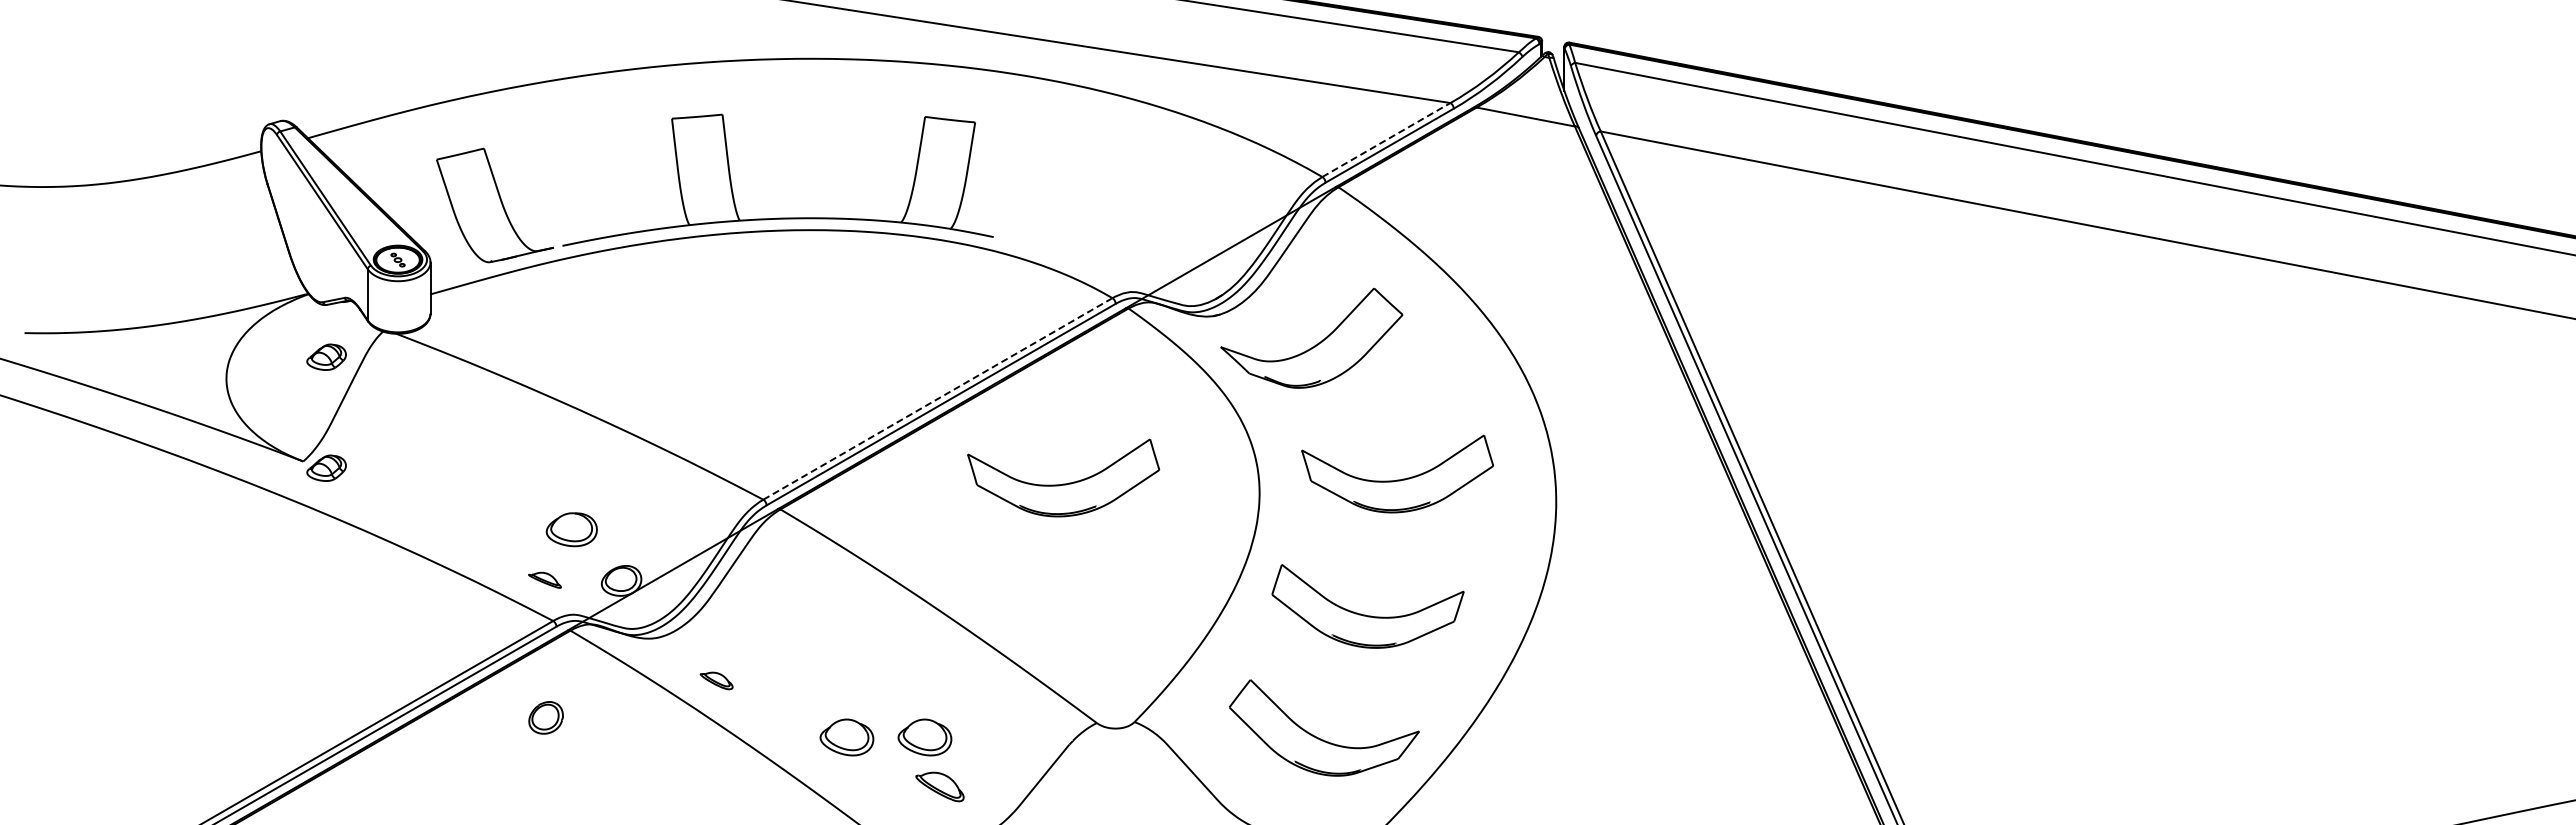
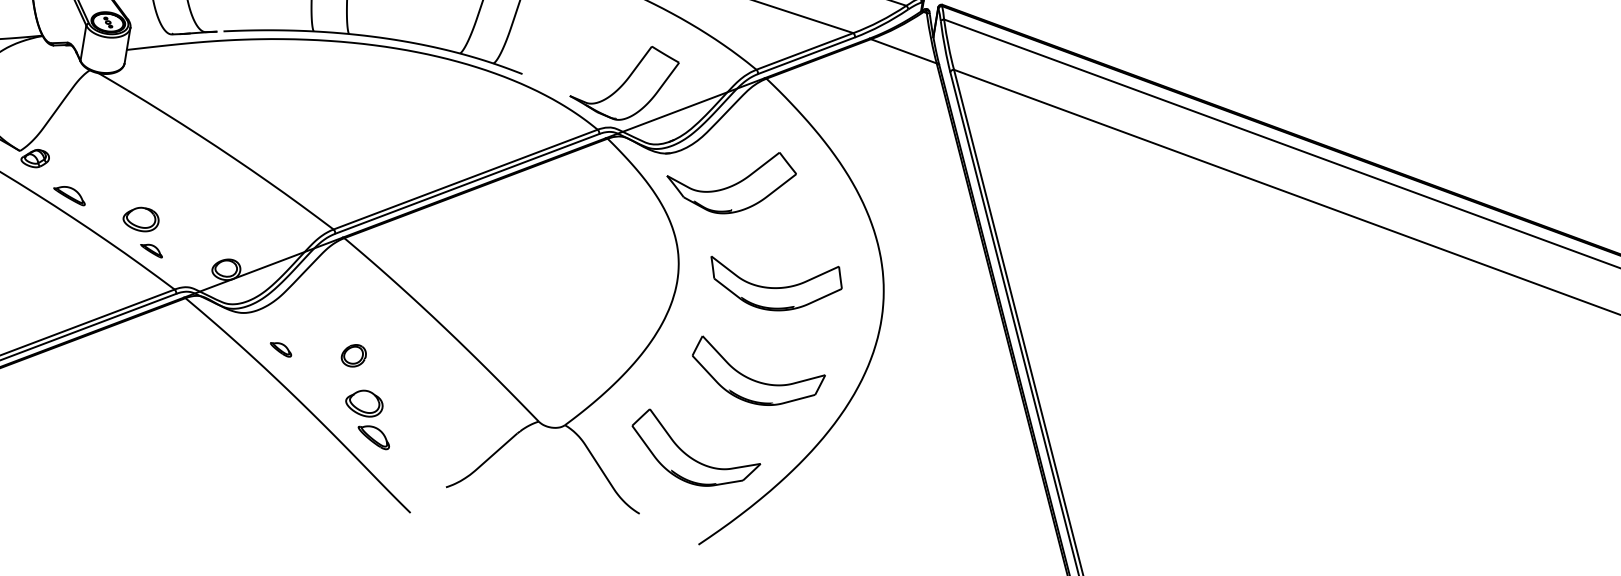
line: (1386, 140) -> (804, 51), dashed -> solid
part: (1138, 223) -> (624, 81), added
part: (326, 356) -> (47, 81), removed
line: (937, 398) -> (465, 179), dashed -> solid
part: (1063, 477) -> (543, 248), removed
part: (383, 512) -> (69, 195), added
part: (571, 529) -> (140, 219), moved
part: (544, 579) -> (151, 249), moved
part: (1365, 614) -> (754, 379), moved
part: (545, 717) -> (353, 355), moved
part: (924, 737) -> (418, 412), removed
part: (939, 786) -> (373, 436), moved

